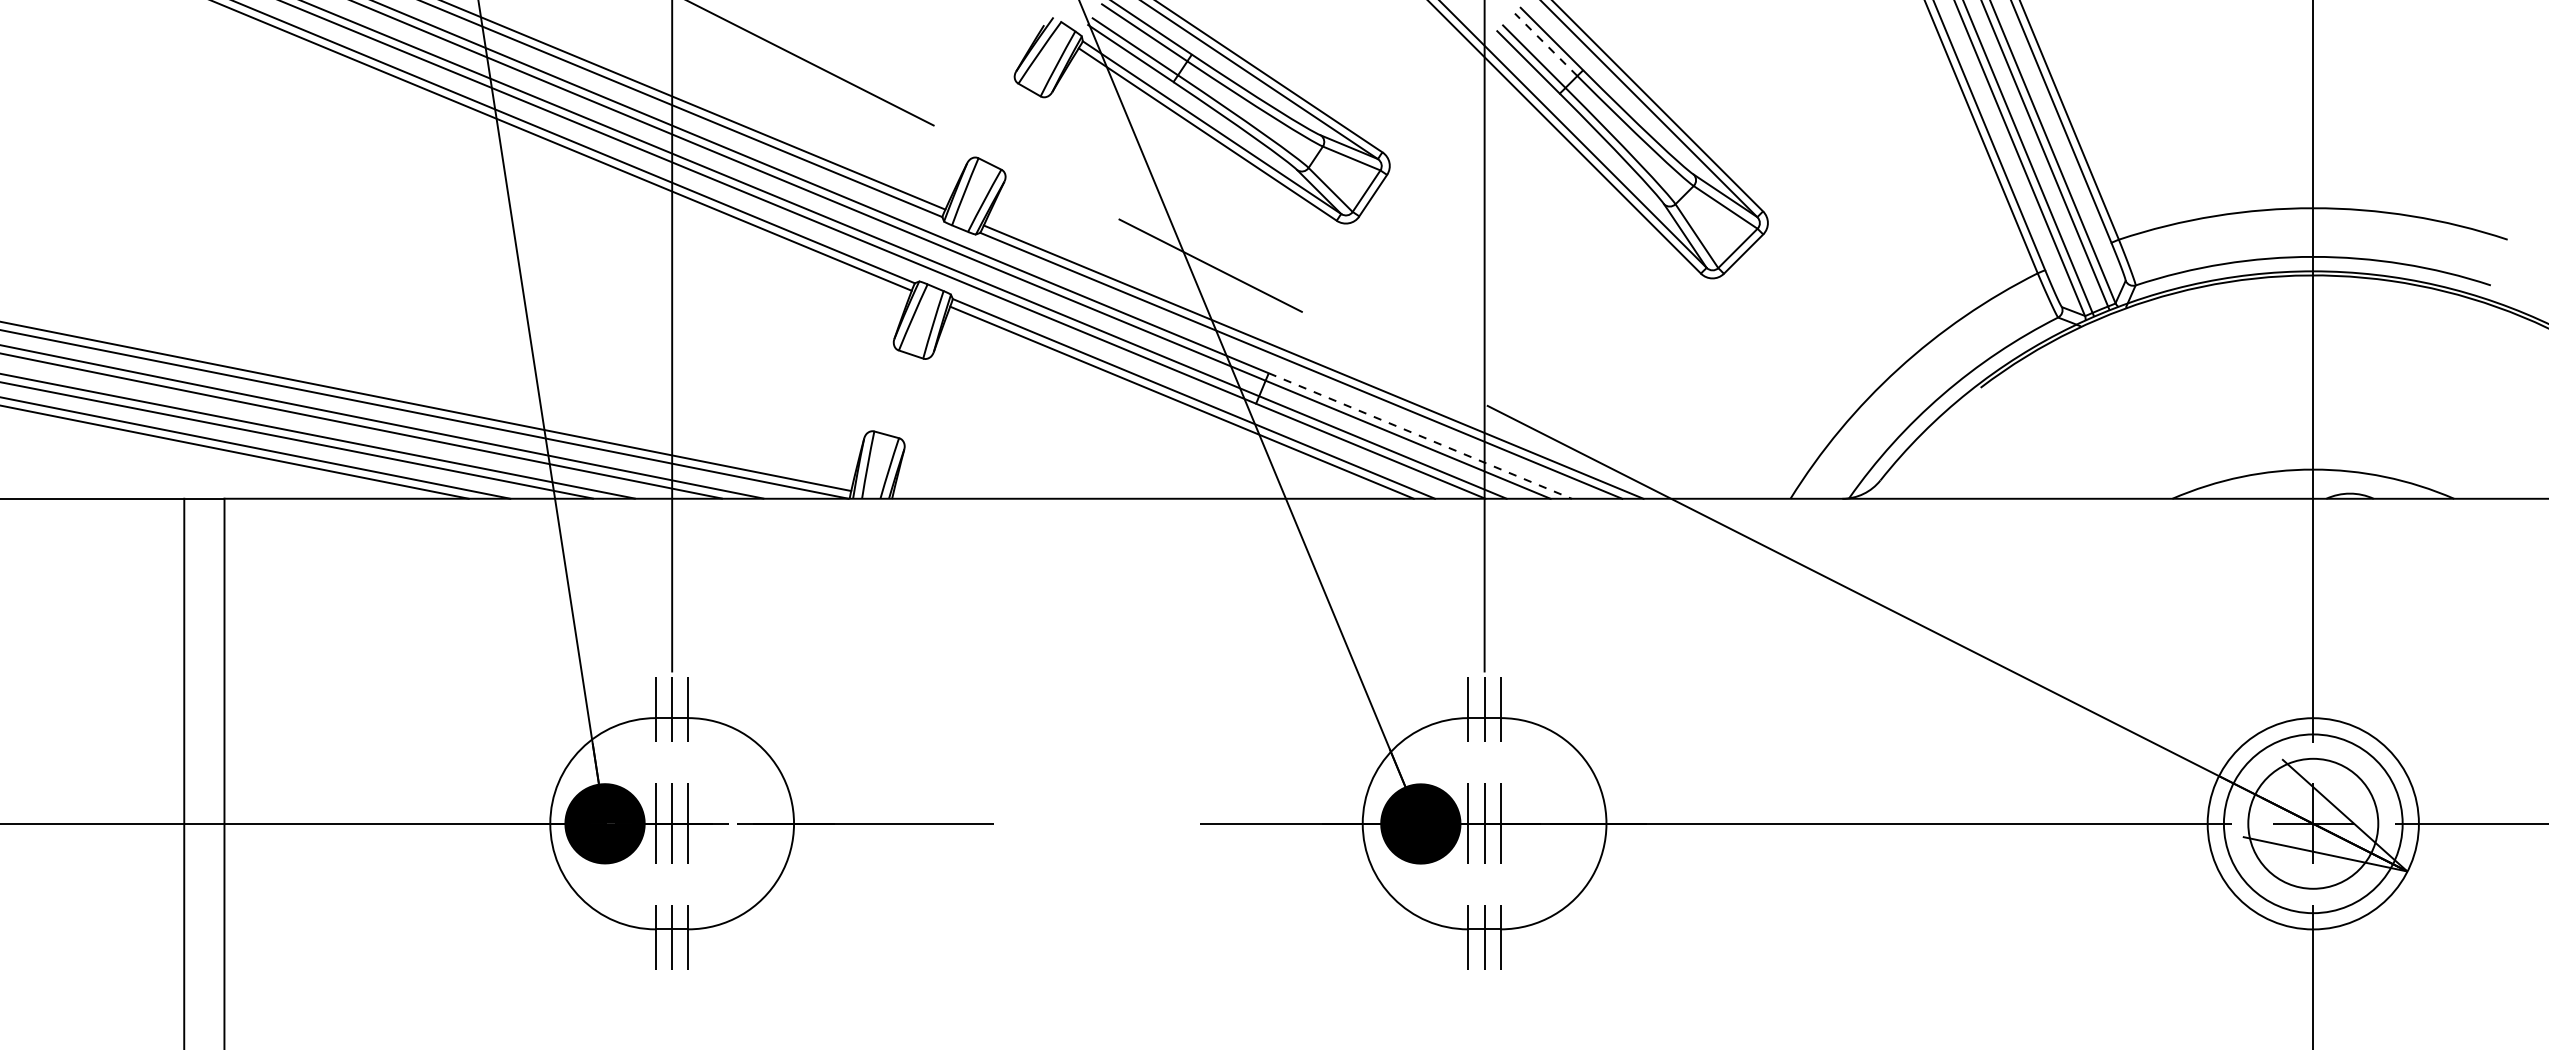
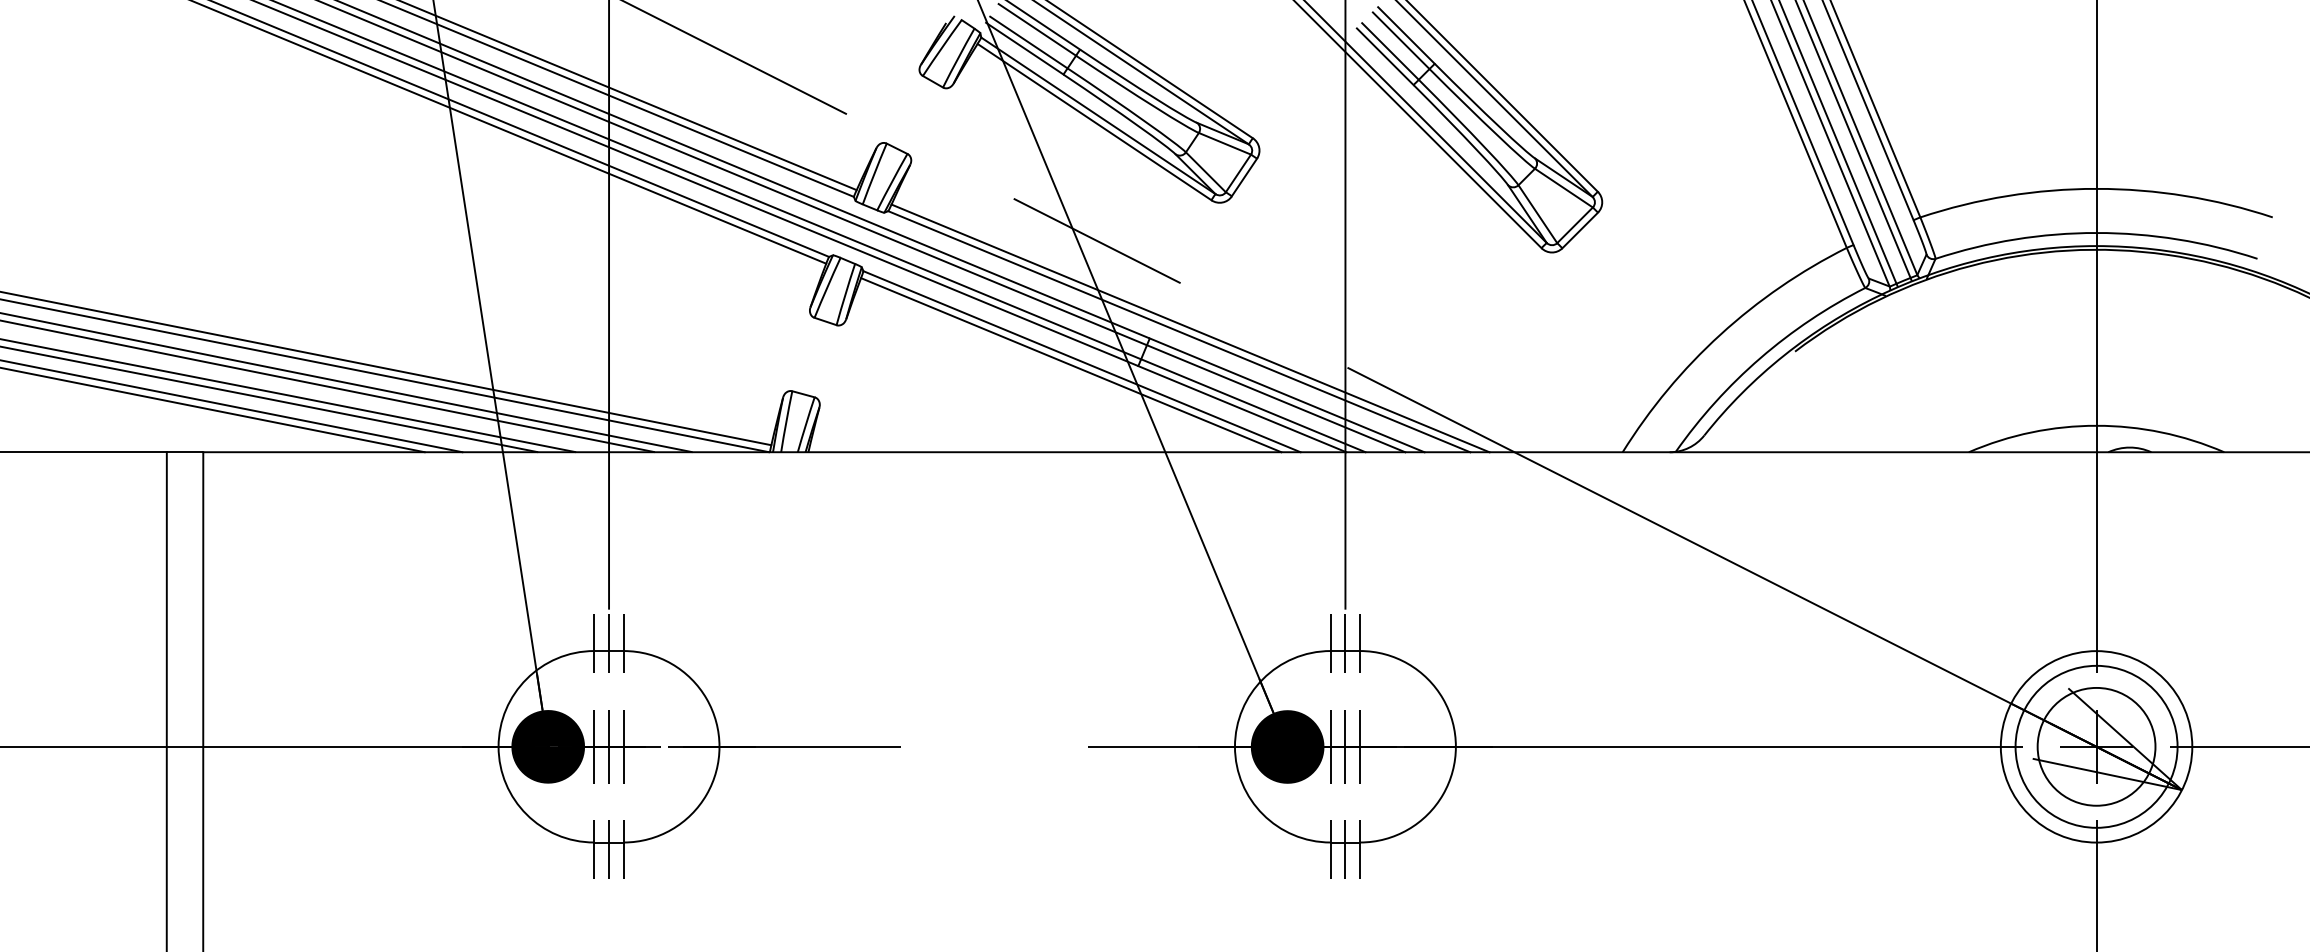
line: (1545, 44) -> (1400, 40), dashed -> solid
line: (1420, 436) -> (1287, 395), dashed -> solid

